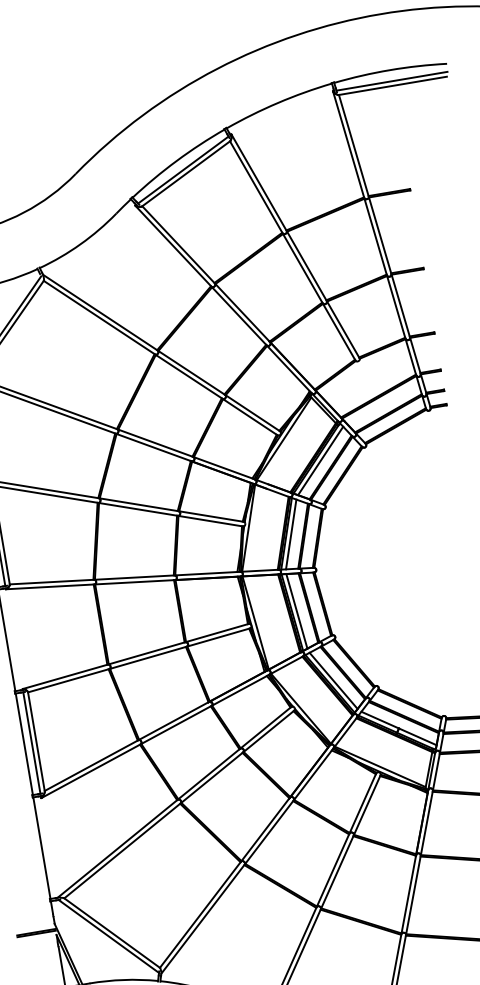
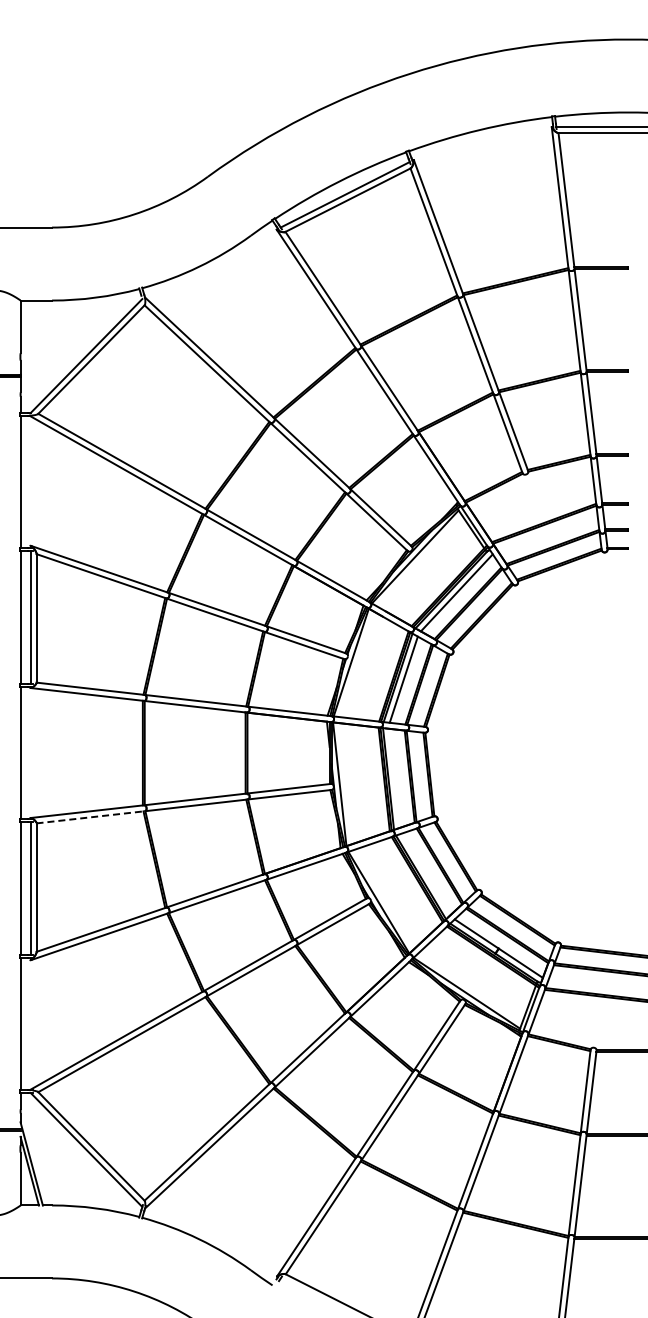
line: (296, 610) -> (394, 777), removed
line: (68, 680) -> (90, 817), solid -> dashed
line: (333, 681) -> (425, 874), removed

